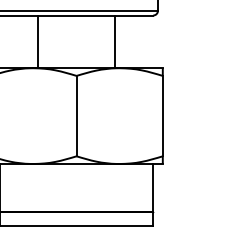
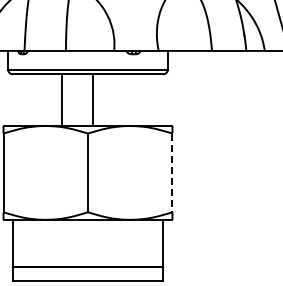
line: (38, 42) -> (62, 100), moved
line: (114, 42) -> (92, 100), moved
line: (162, 116) -> (172, 173), solid -> dashed

